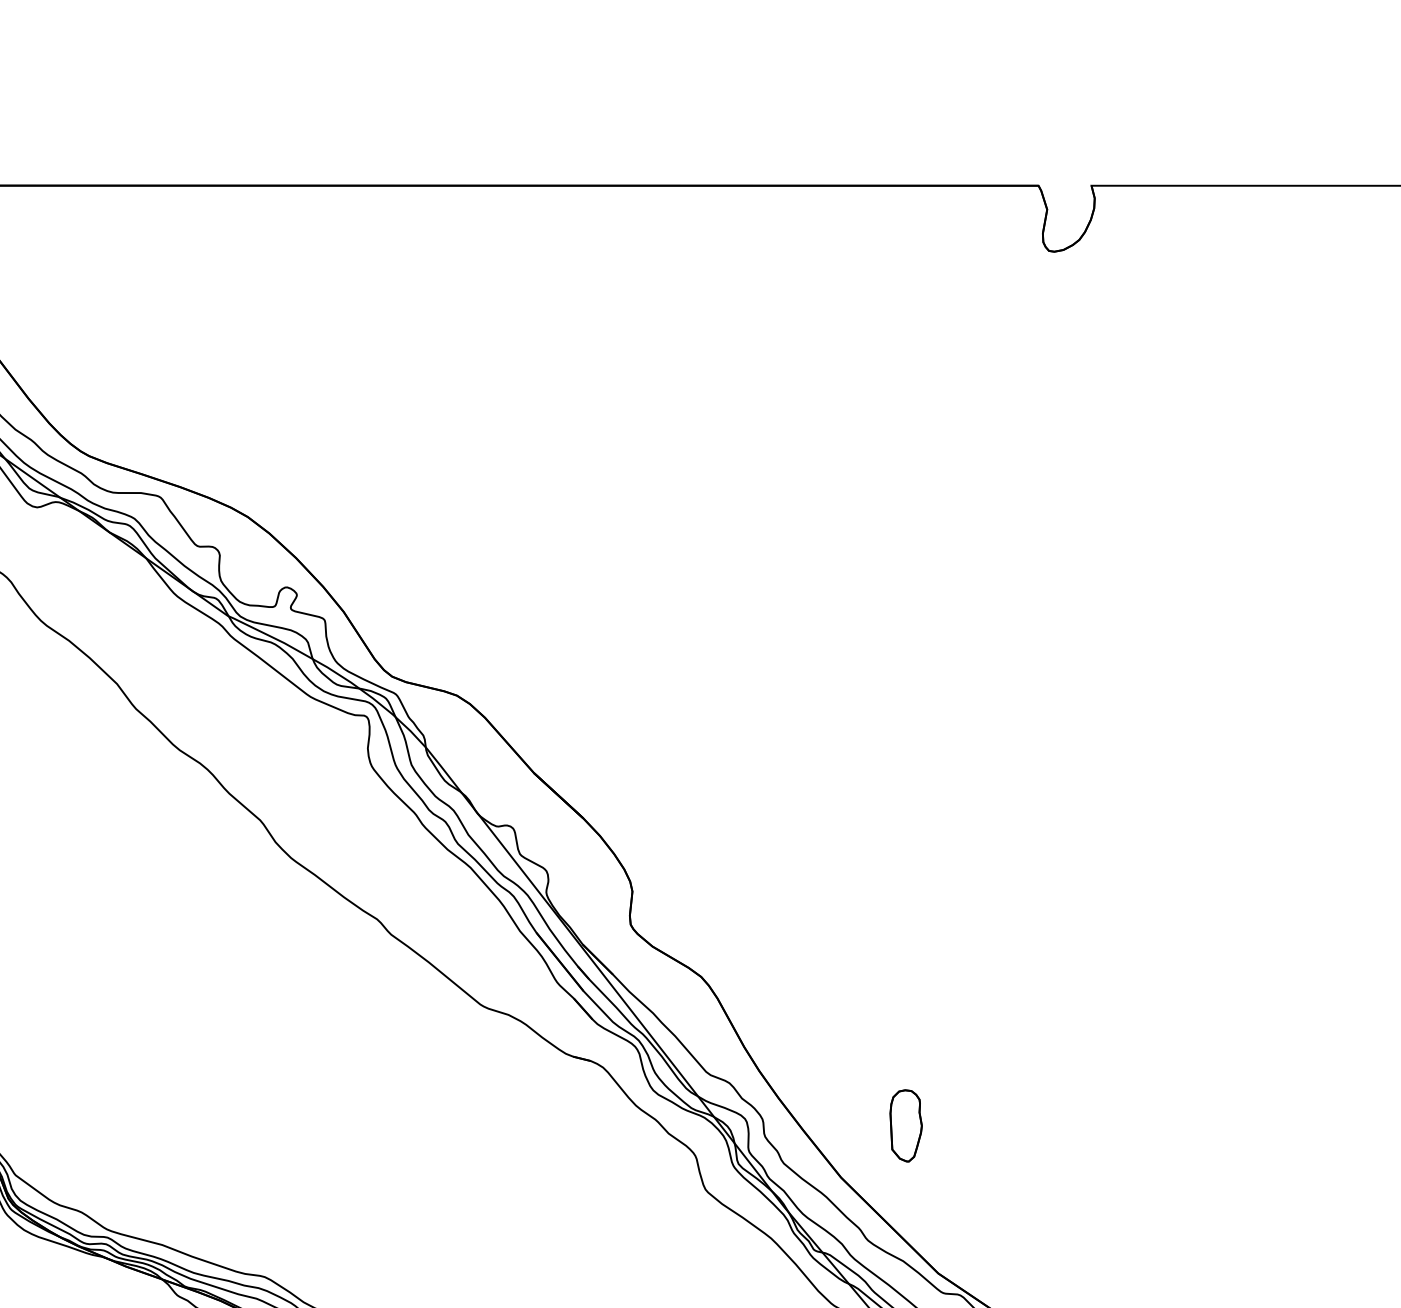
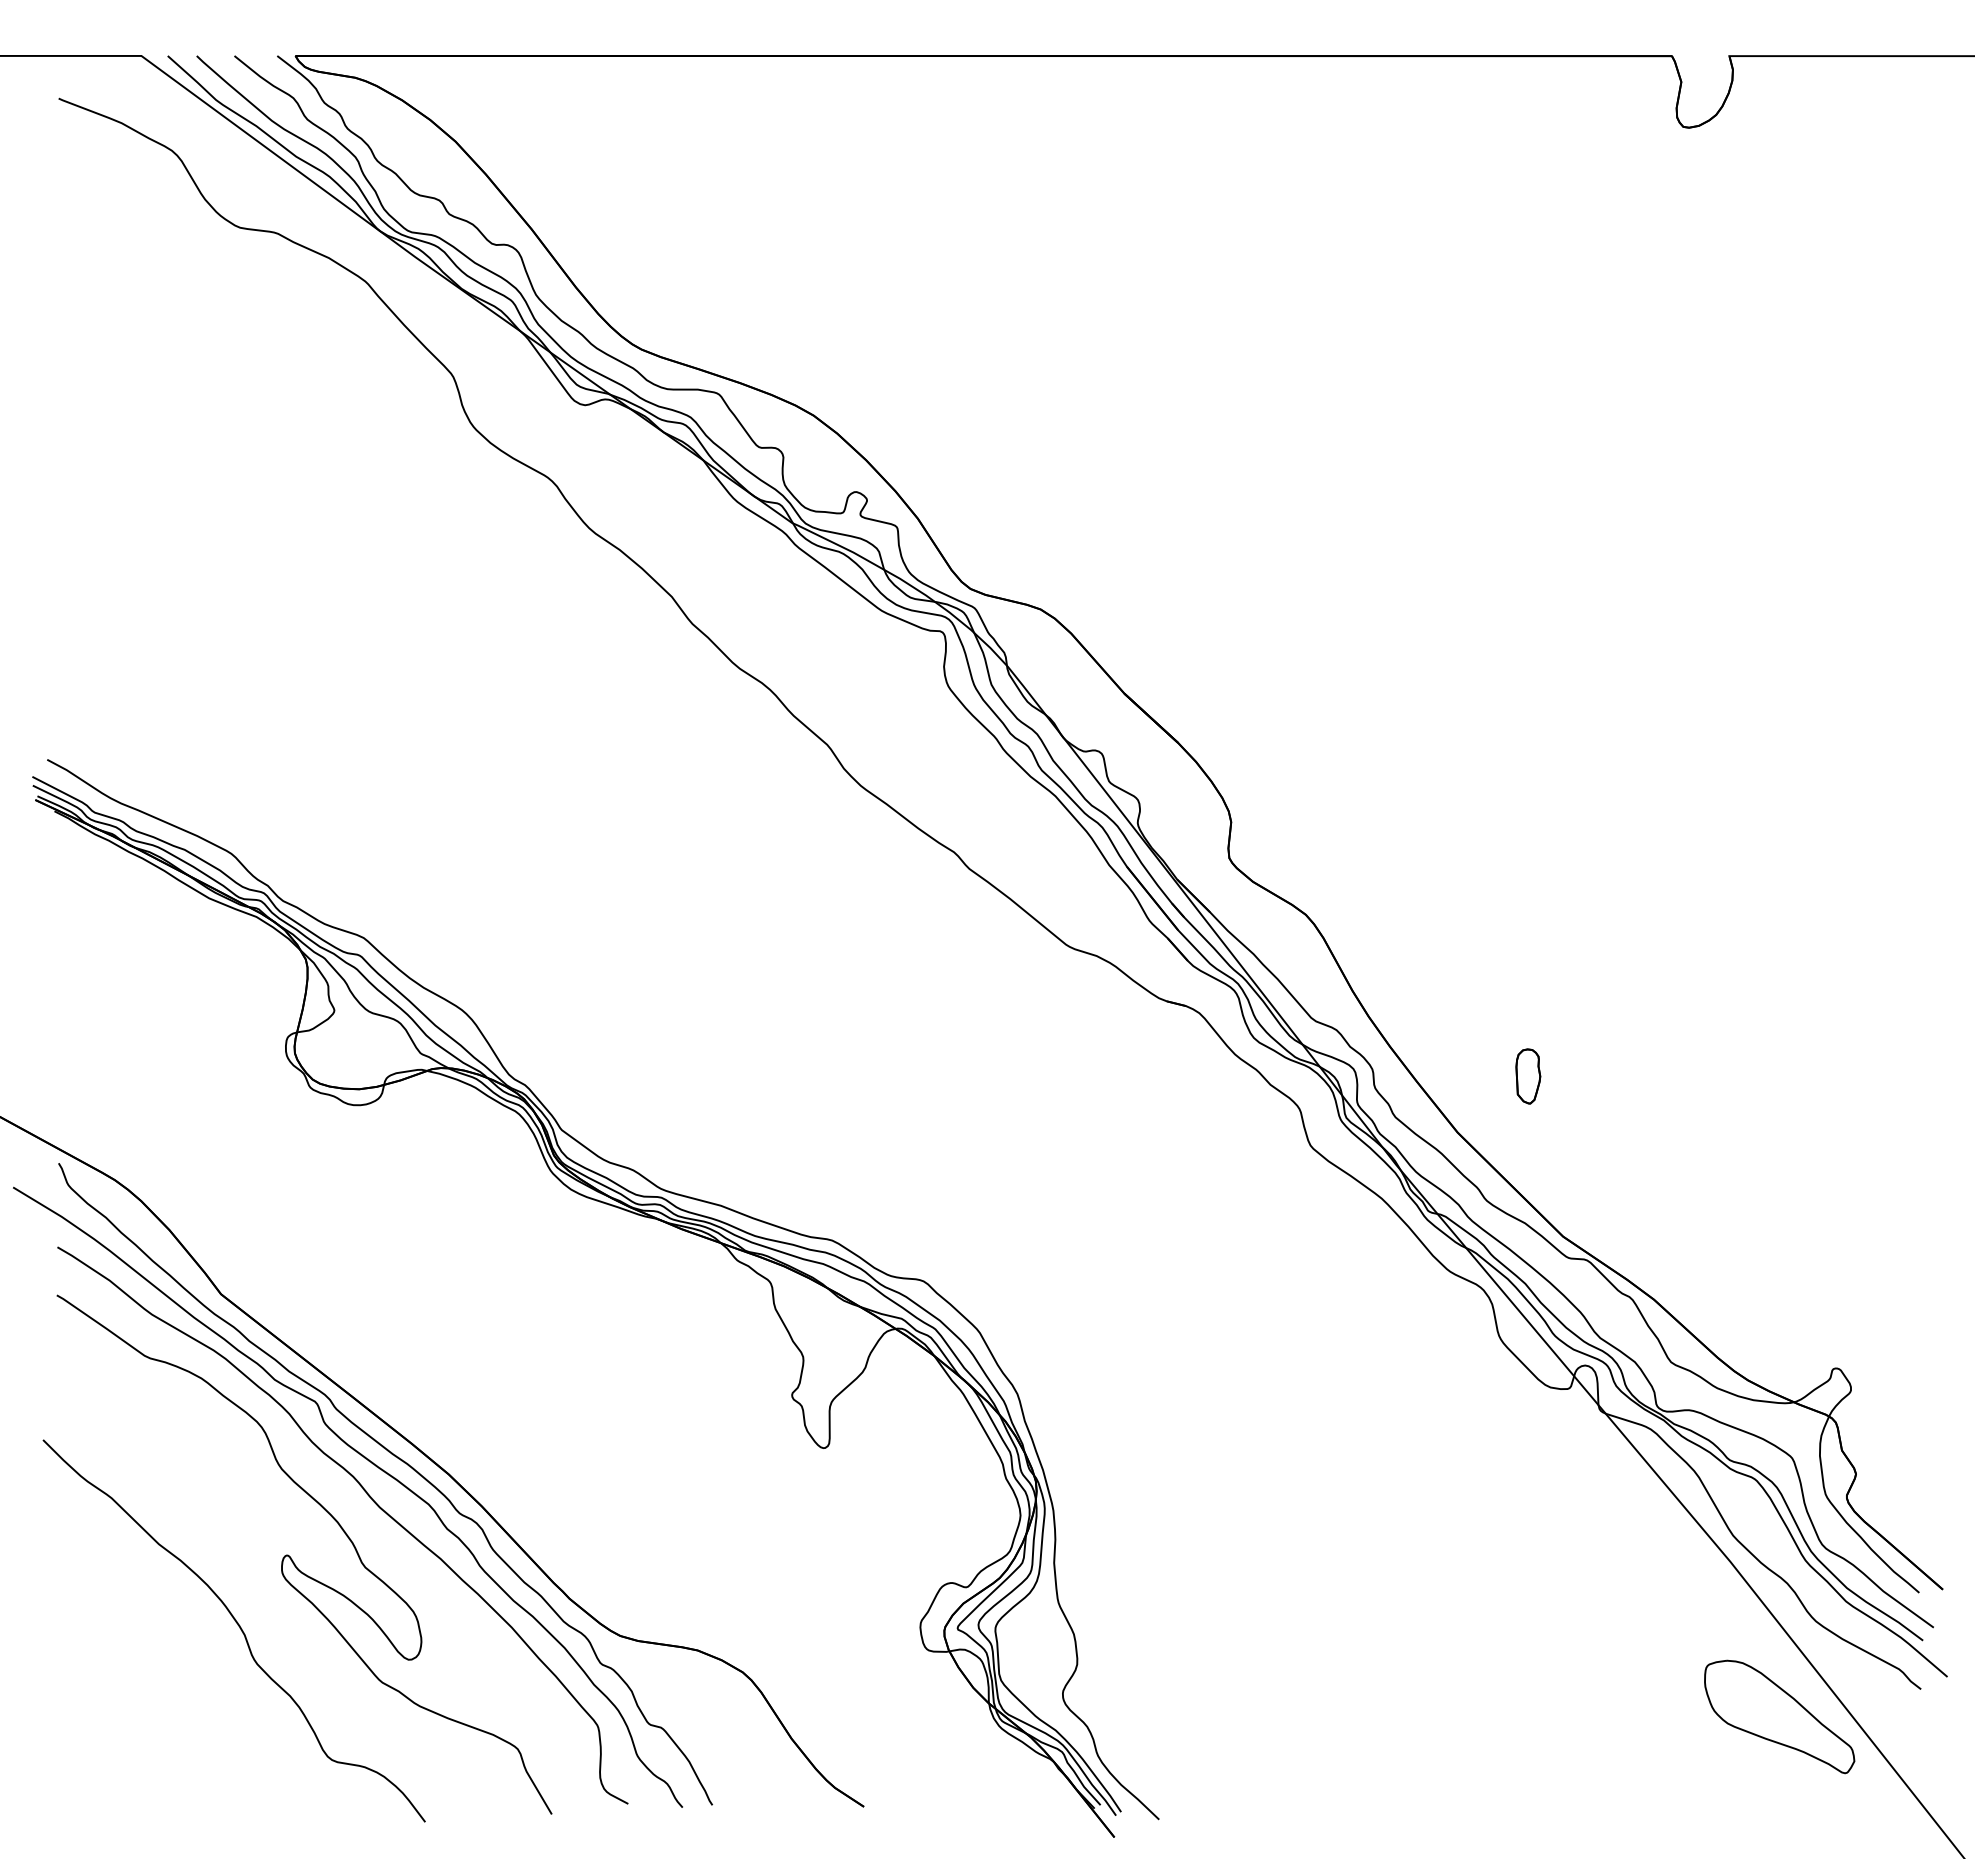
part: (906, 1125) -> (1528, 1076), size x0.7

